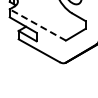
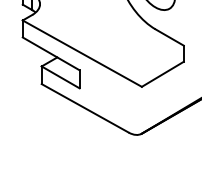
line: (37, 24) -> (81, 52), dashed -> solid

